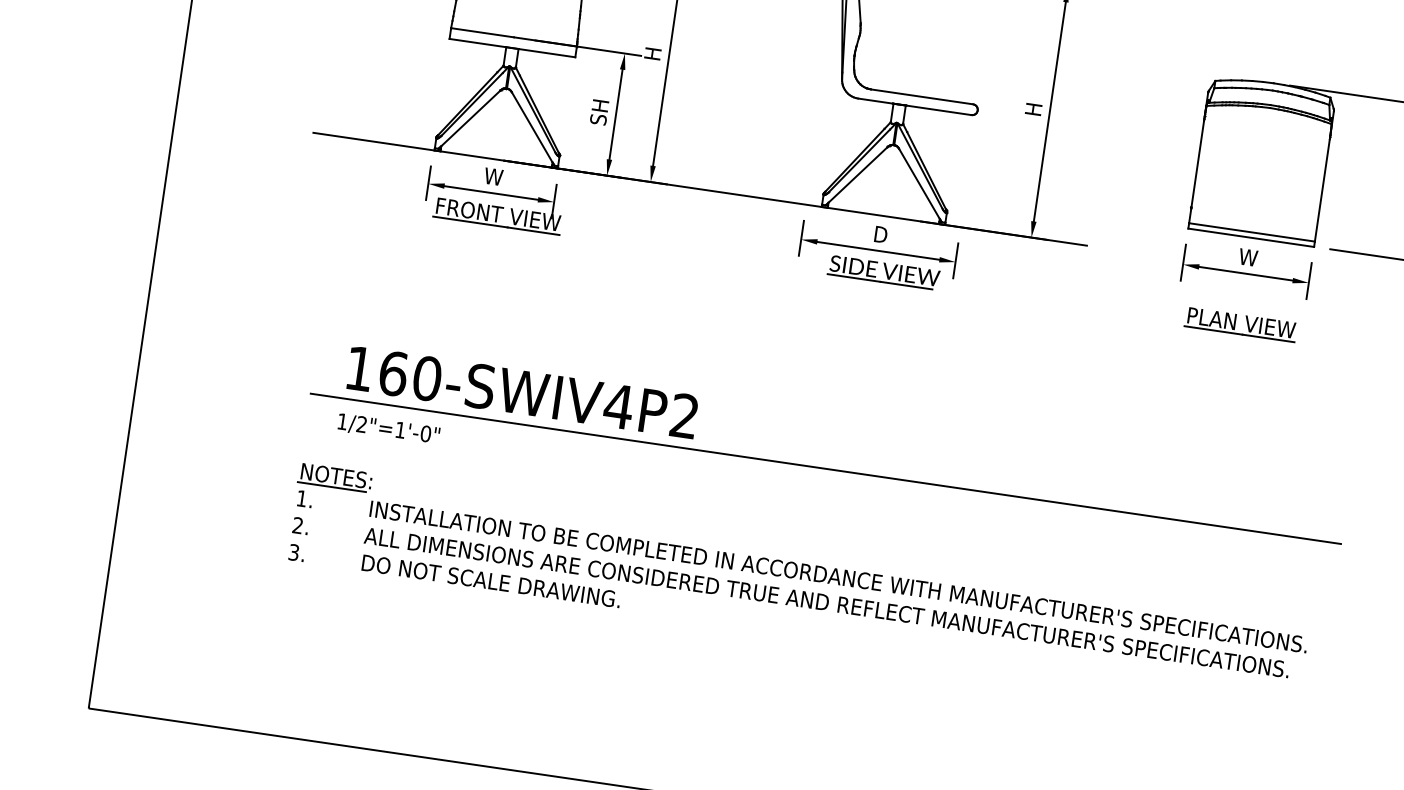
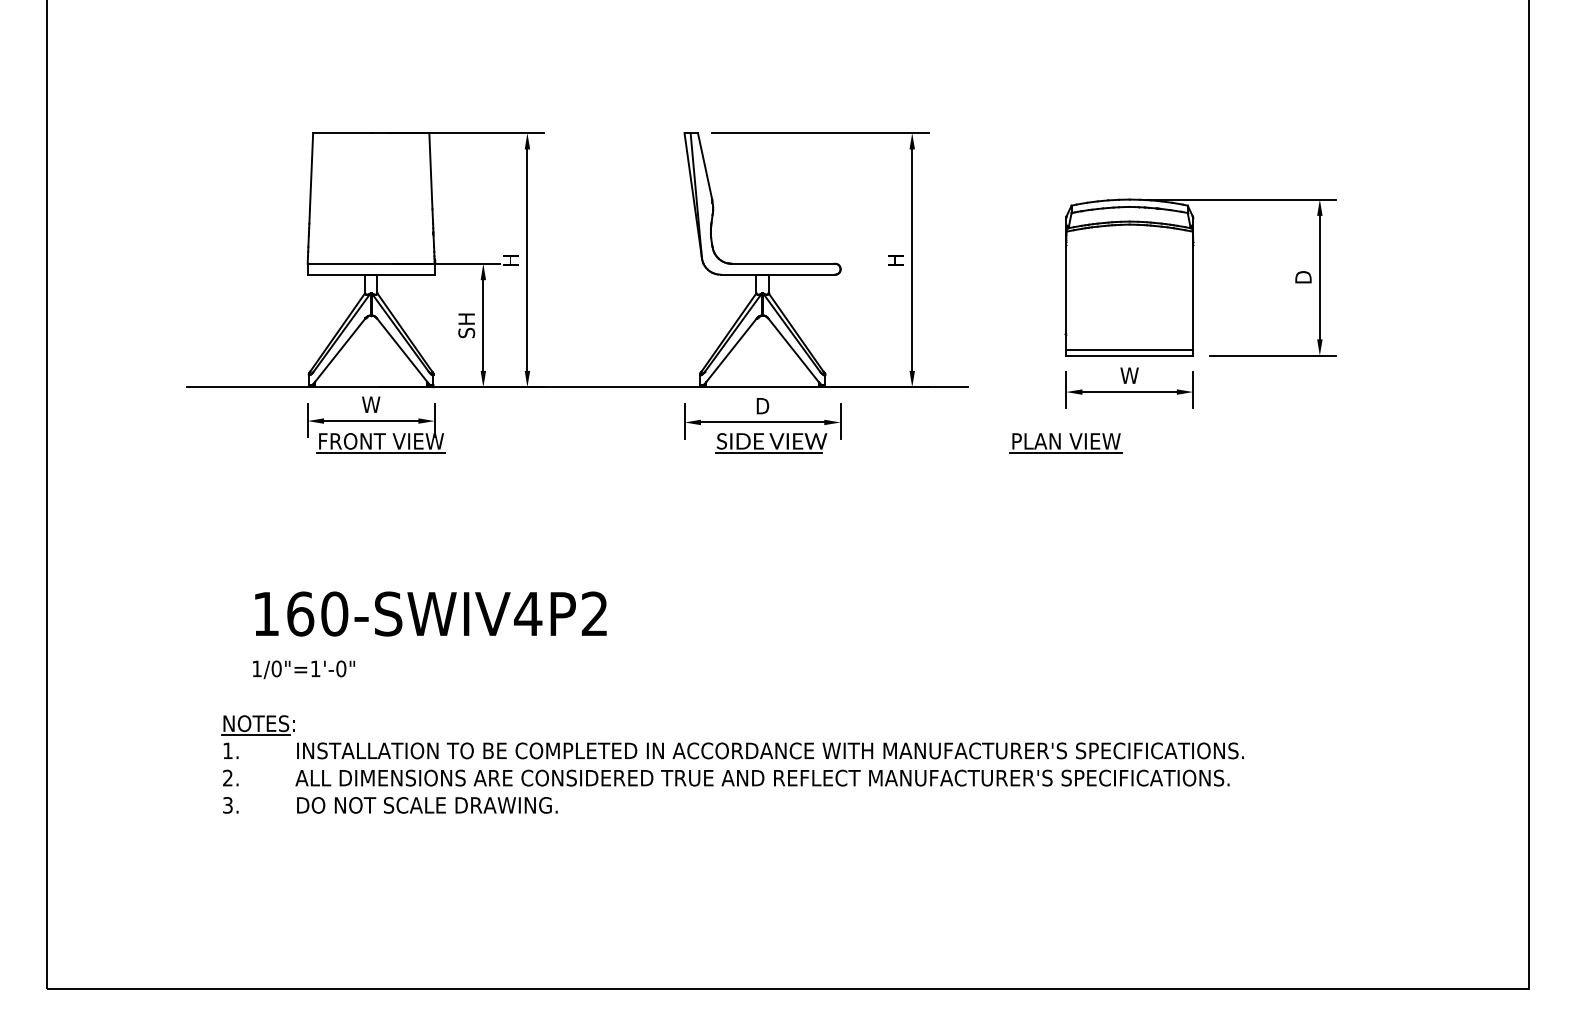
part: (1240, 324) -> (1065, 443), moved
text: (361, 424) -> (276, 668), 1/2"=1'-0" -> 1/0"=1'-0"
line: (825, 468) -> (741, 645), removed

